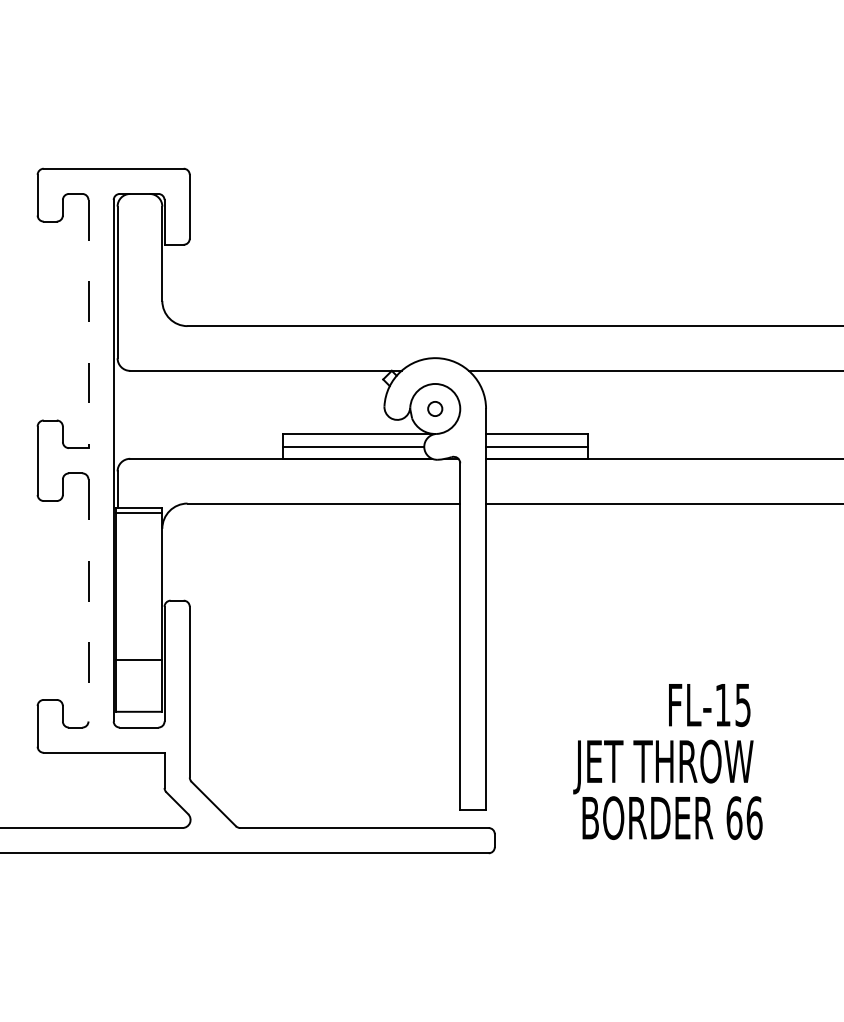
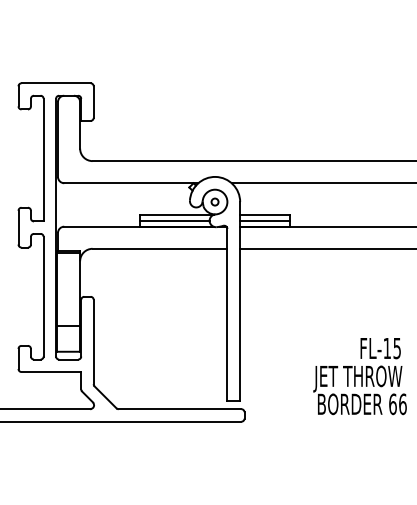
line: (88, 324) -> (43, 160), dashed -> solid
line: (88, 600) -> (43, 296), dashed -> solid
text: (666, 761) -> (359, 376), moved

